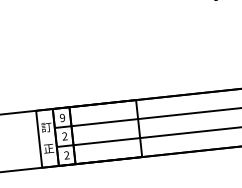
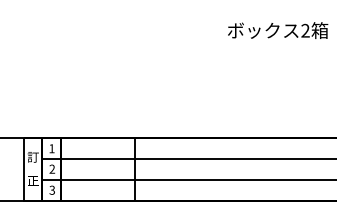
text: (62, 117) -> (51, 148), 9 -> 1
text: (67, 155) -> (52, 190), 2 -> 3

